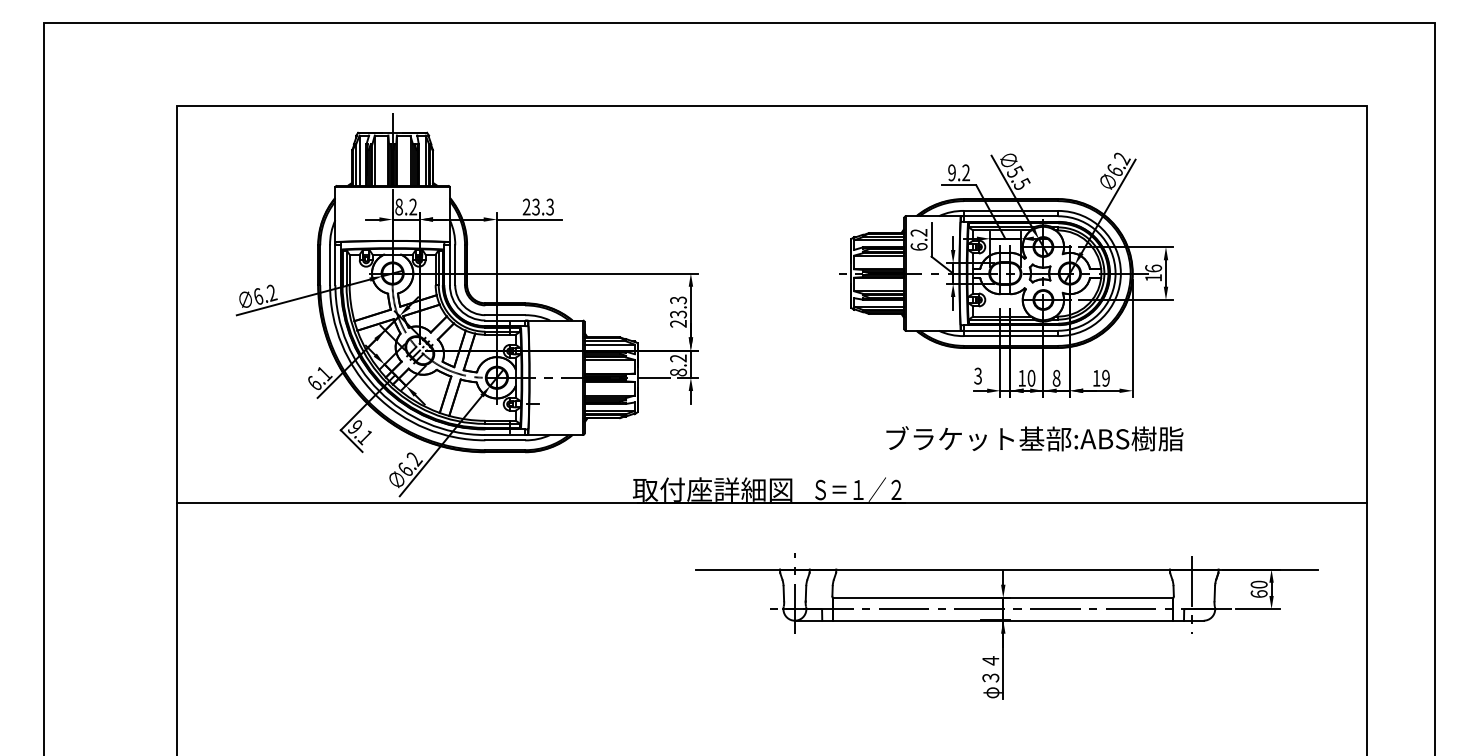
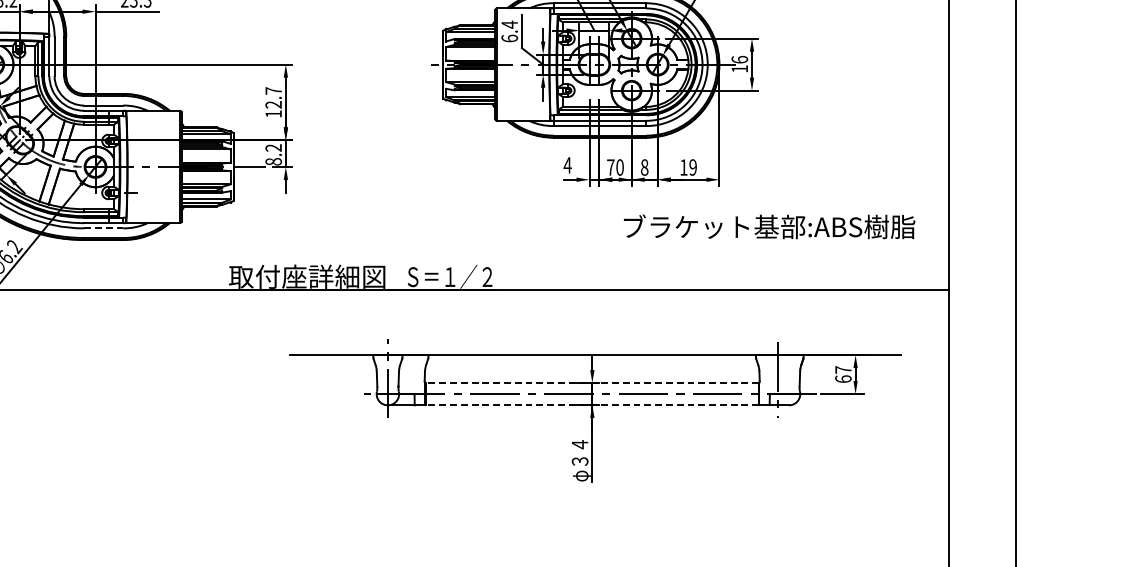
text: (918, 232) -> (509, 24), 6.2 -> 6.4
text: (678, 311) -> (273, 101), 23.3 -> 12.7
text: (977, 375) -> (567, 164), 3 -> 4
text: (1021, 378) -> (610, 167), 10 -> 70
text: (1034, 438) -> (769, 226), moved
line: (505, 440) -> (103, 228), solid -> dashed
text: (1258, 584) -> (842, 369), 60 -> 67
line: (1003, 598) -> (592, 383), solid -> dashed
line: (1003, 620) -> (592, 405), solid -> dashed

